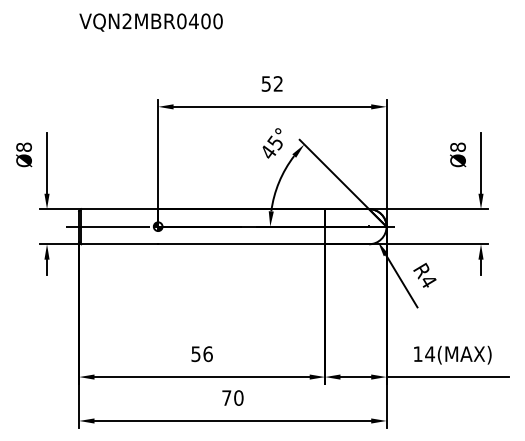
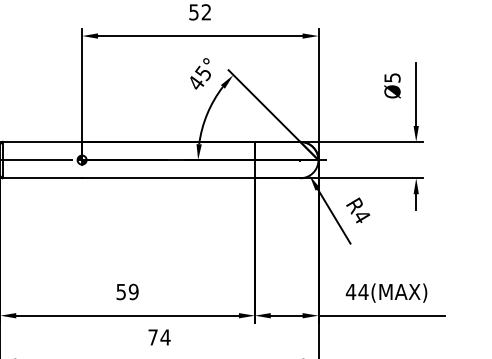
text: (457, 146) -> (391, 77), Ø8 -> Ø5
text: (417, 353) -> (350, 291), 14(MAX) -> 44(MAX)
text: (207, 354) -> (133, 292), 56 -> 59
text: (238, 397) -> (165, 336), 70 -> 74

